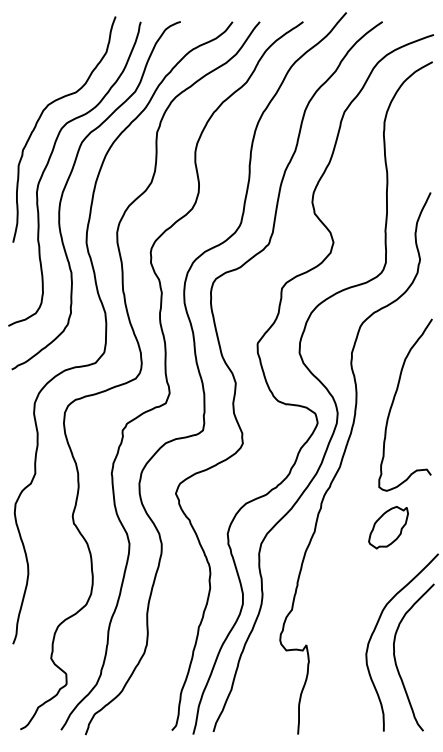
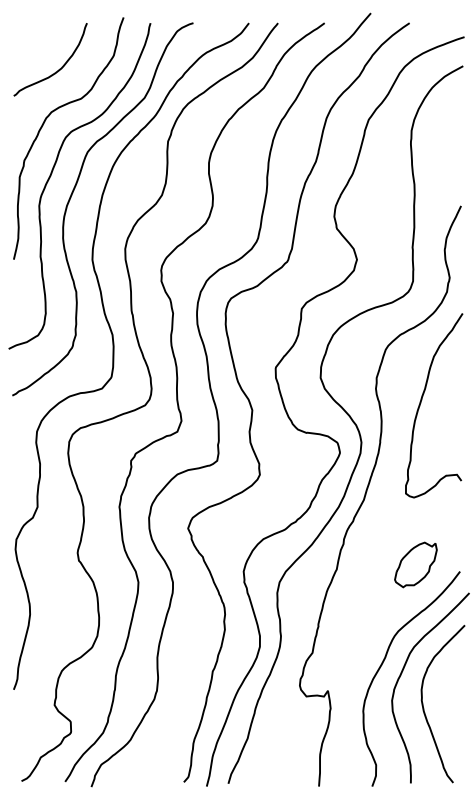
curve: (55, 64) -> (59, 68), added
curve: (394, 400) -> (422, 400), moved
curve: (358, 619) -> (383, 663), added

